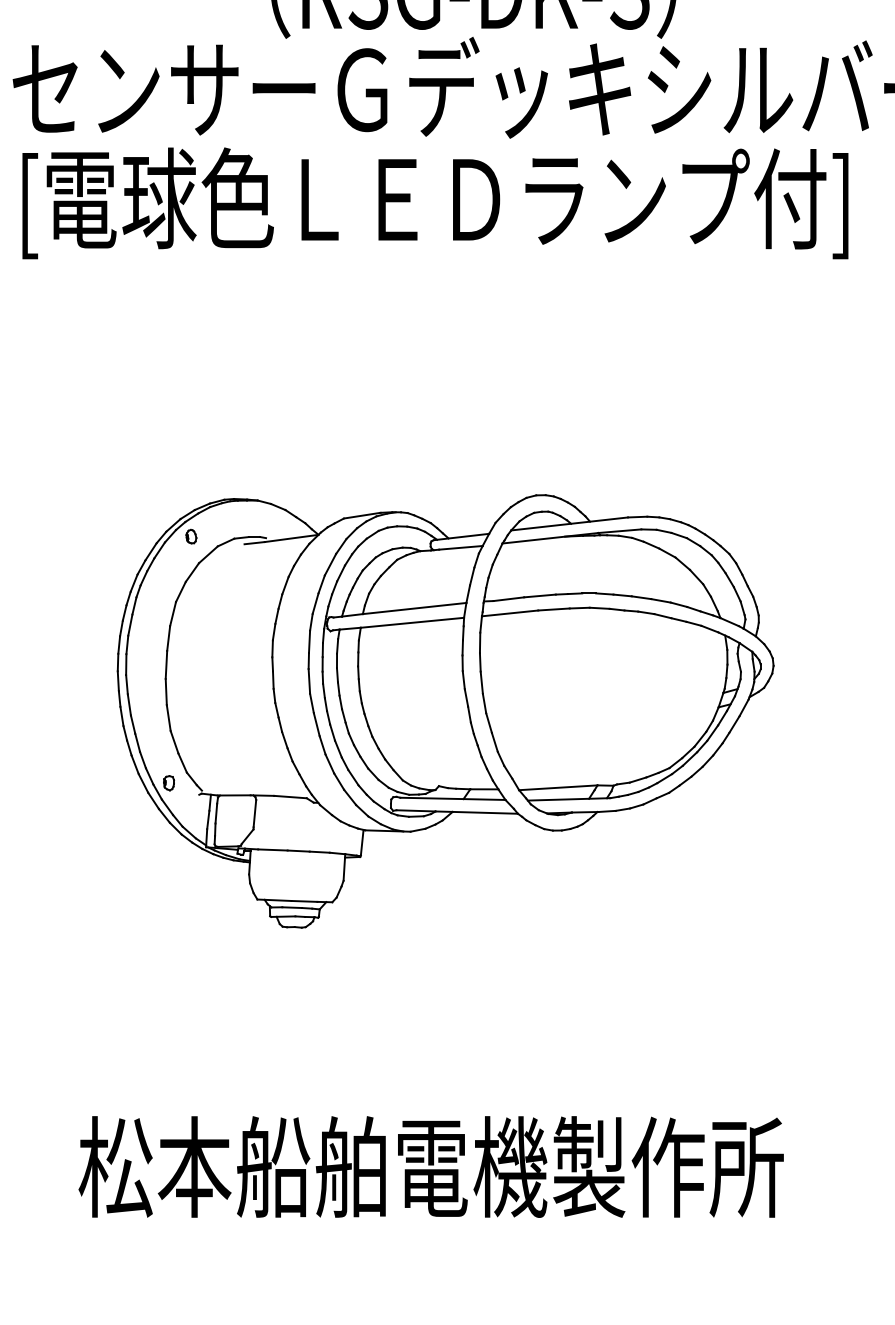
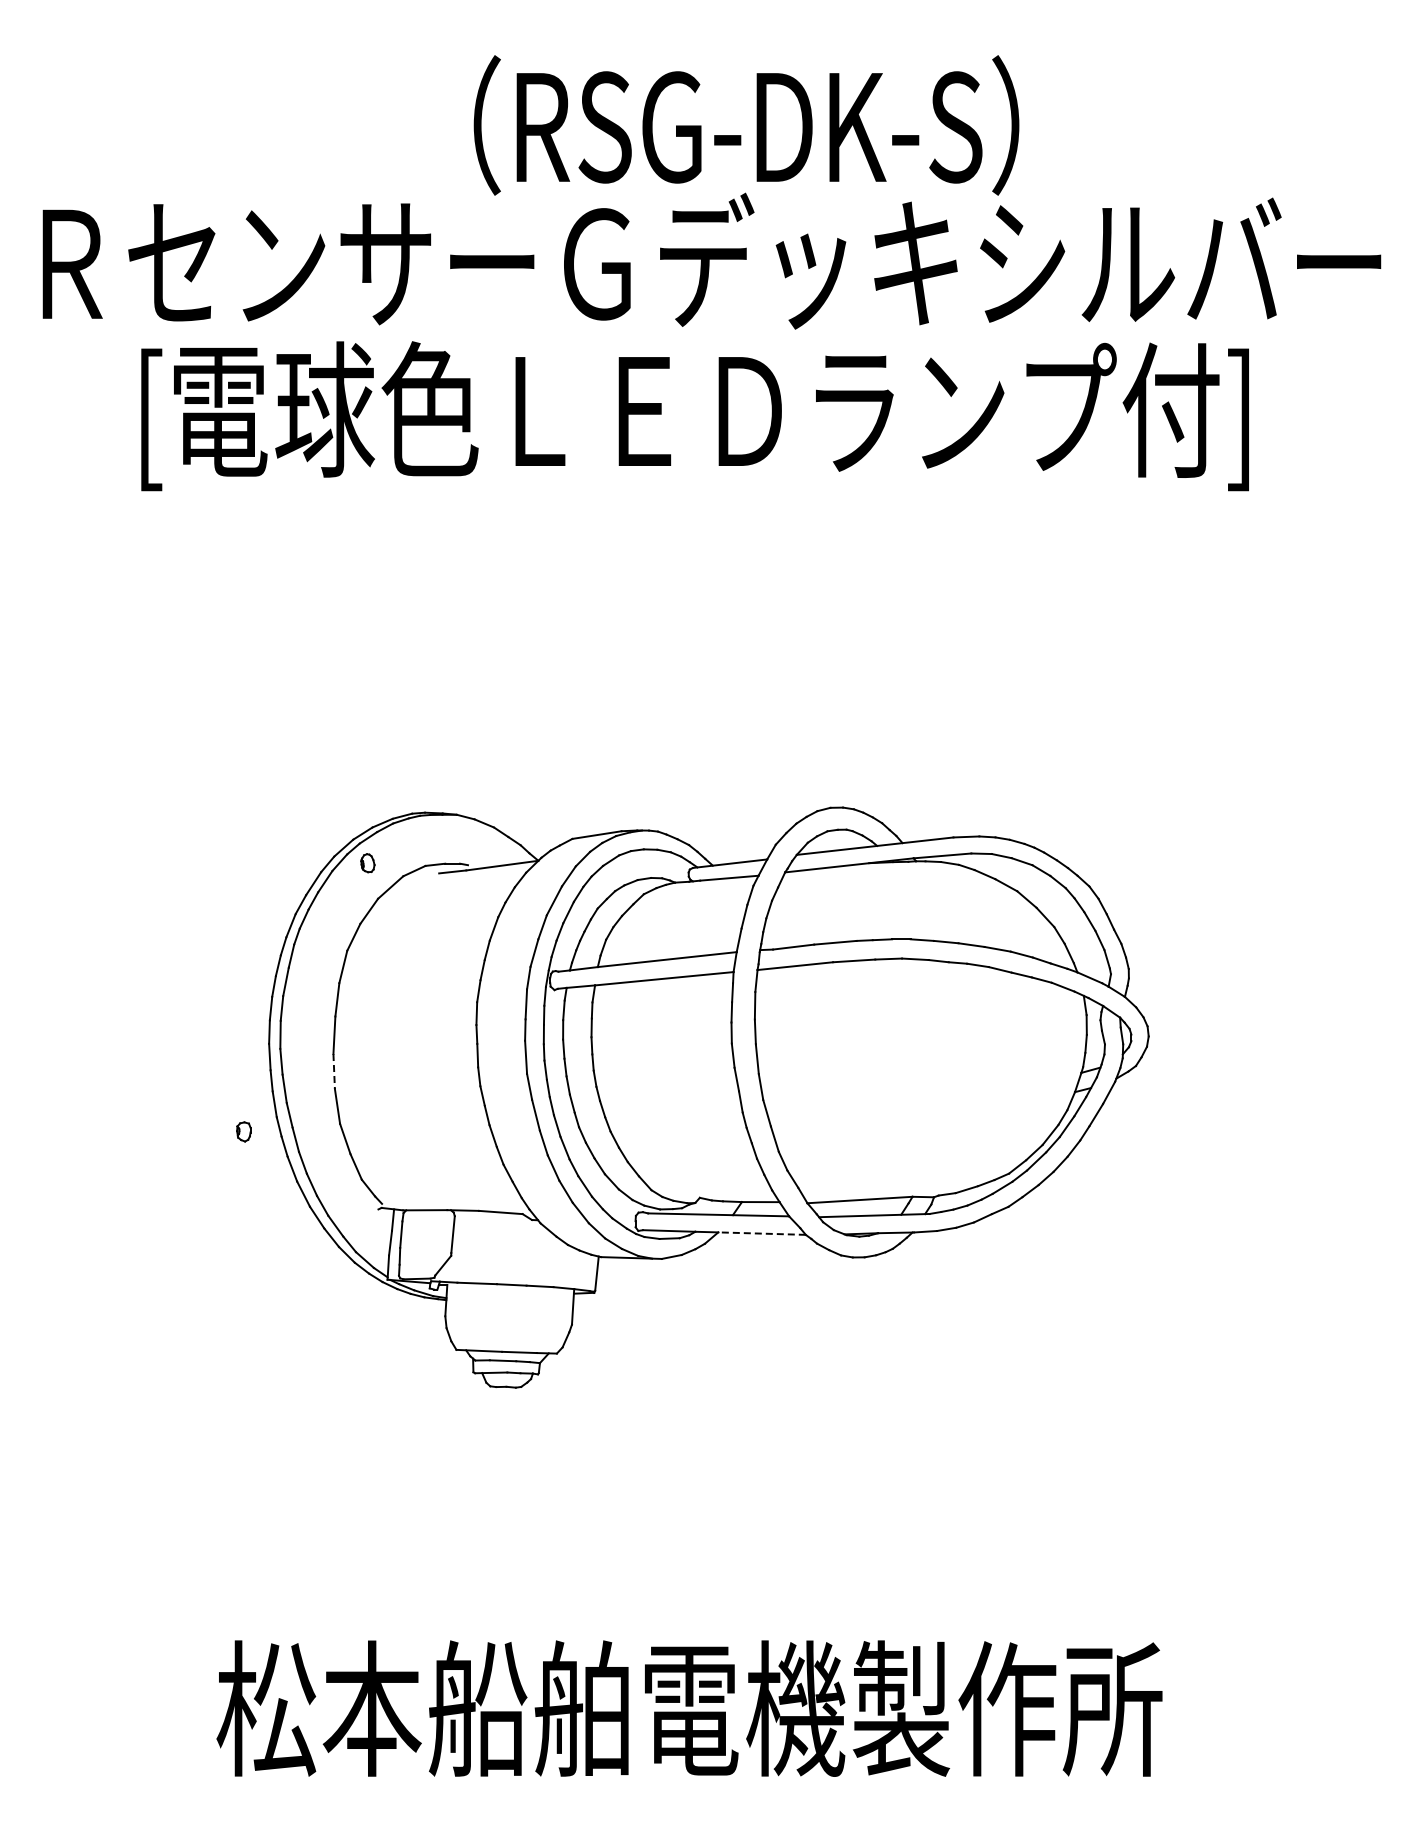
line: (166, 691) -> (334, 1071), solid -> dashed
part: (168, 782) -> (243, 1131), moved
line: (485, 812) -> (762, 1233), solid -> dashed

